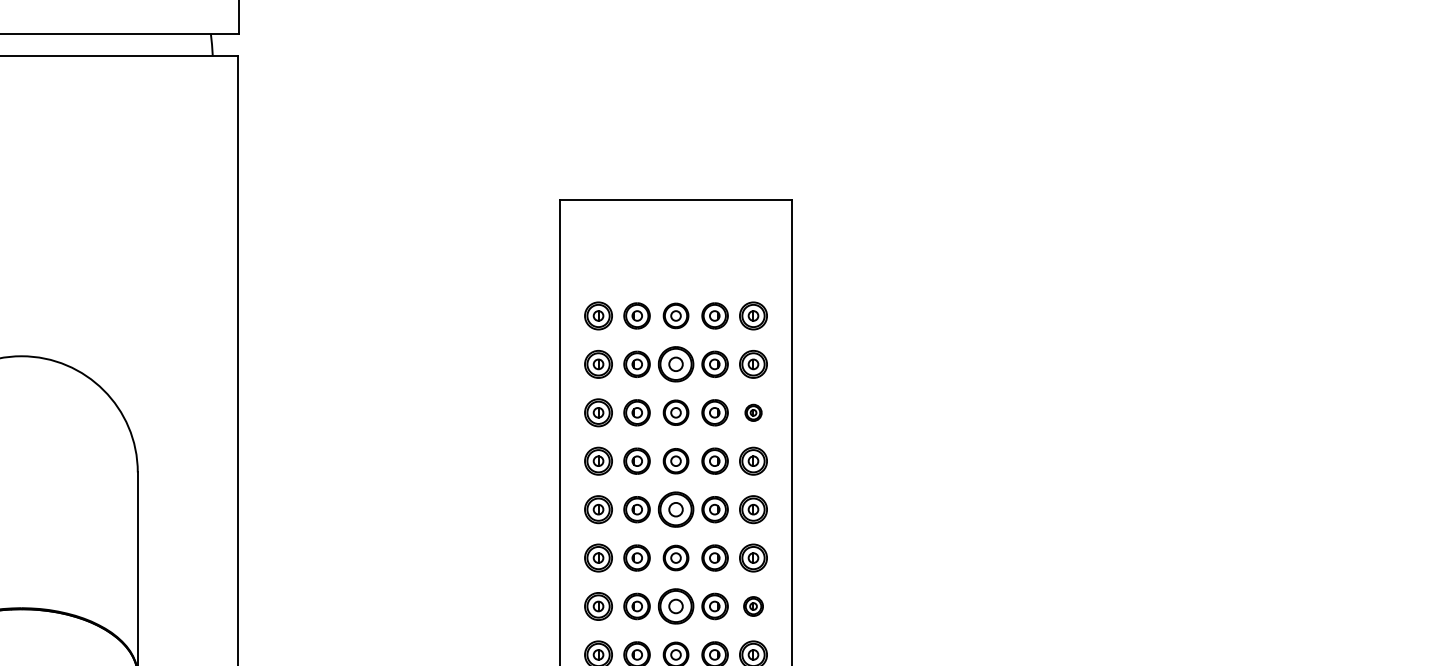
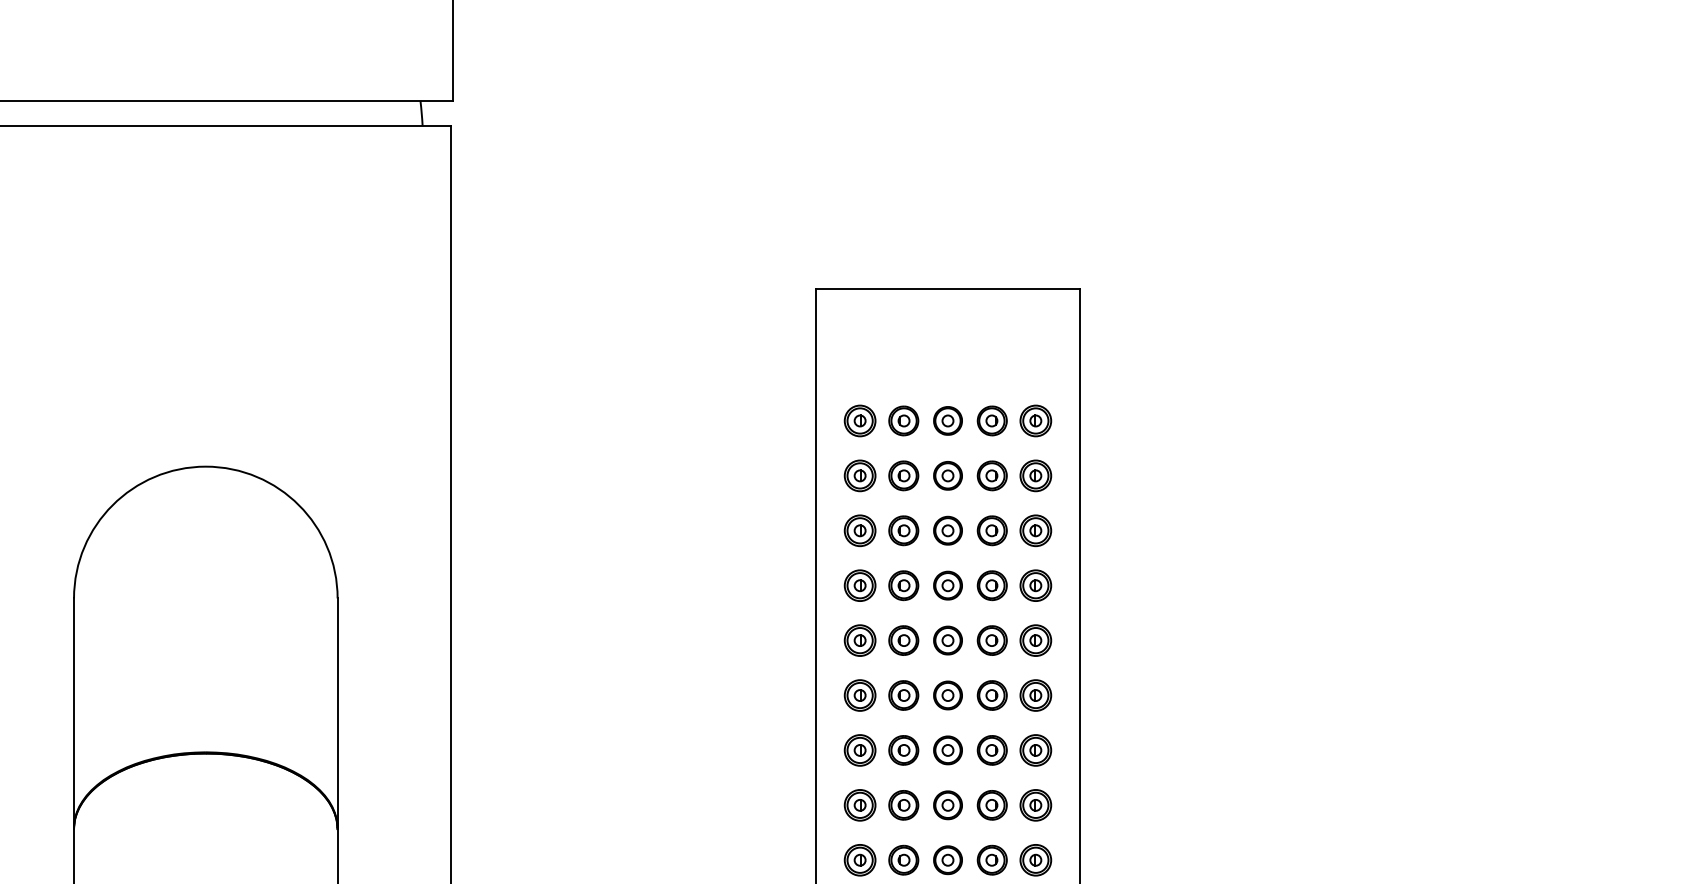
part: (675, 364) -> (947, 475), size x0.71
part: (753, 412) -> (1035, 530), size x1.67
part: (675, 509) -> (947, 640), size x0.71
part: (675, 606) -> (947, 750), size x0.71
part: (753, 606) -> (1035, 750), size x1.43

